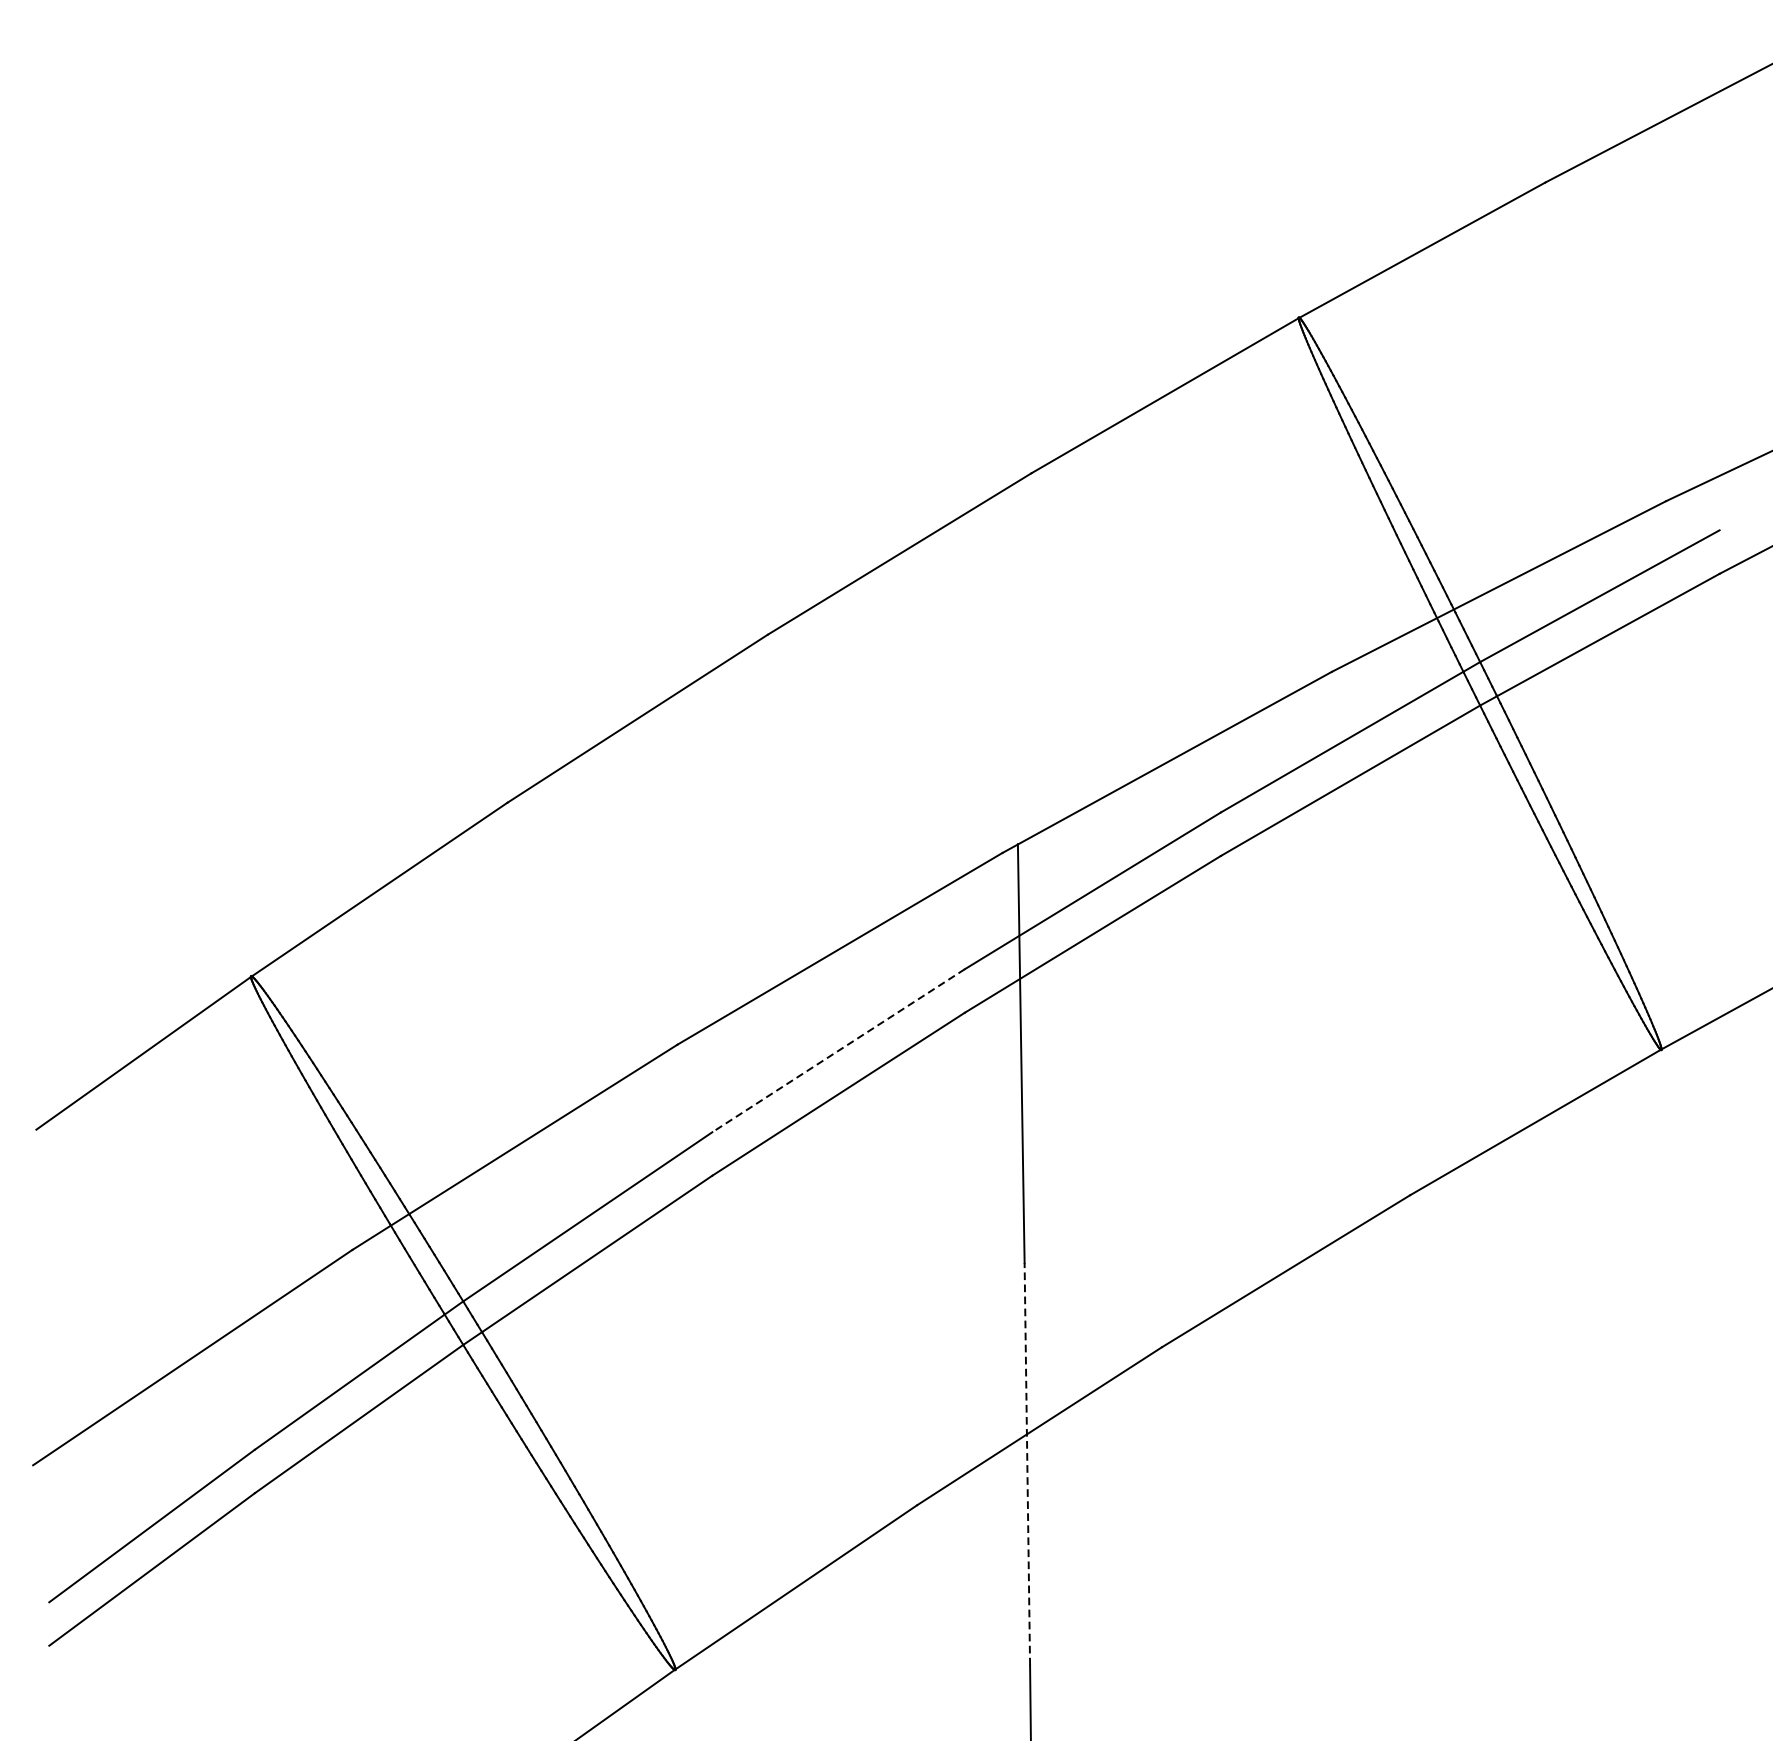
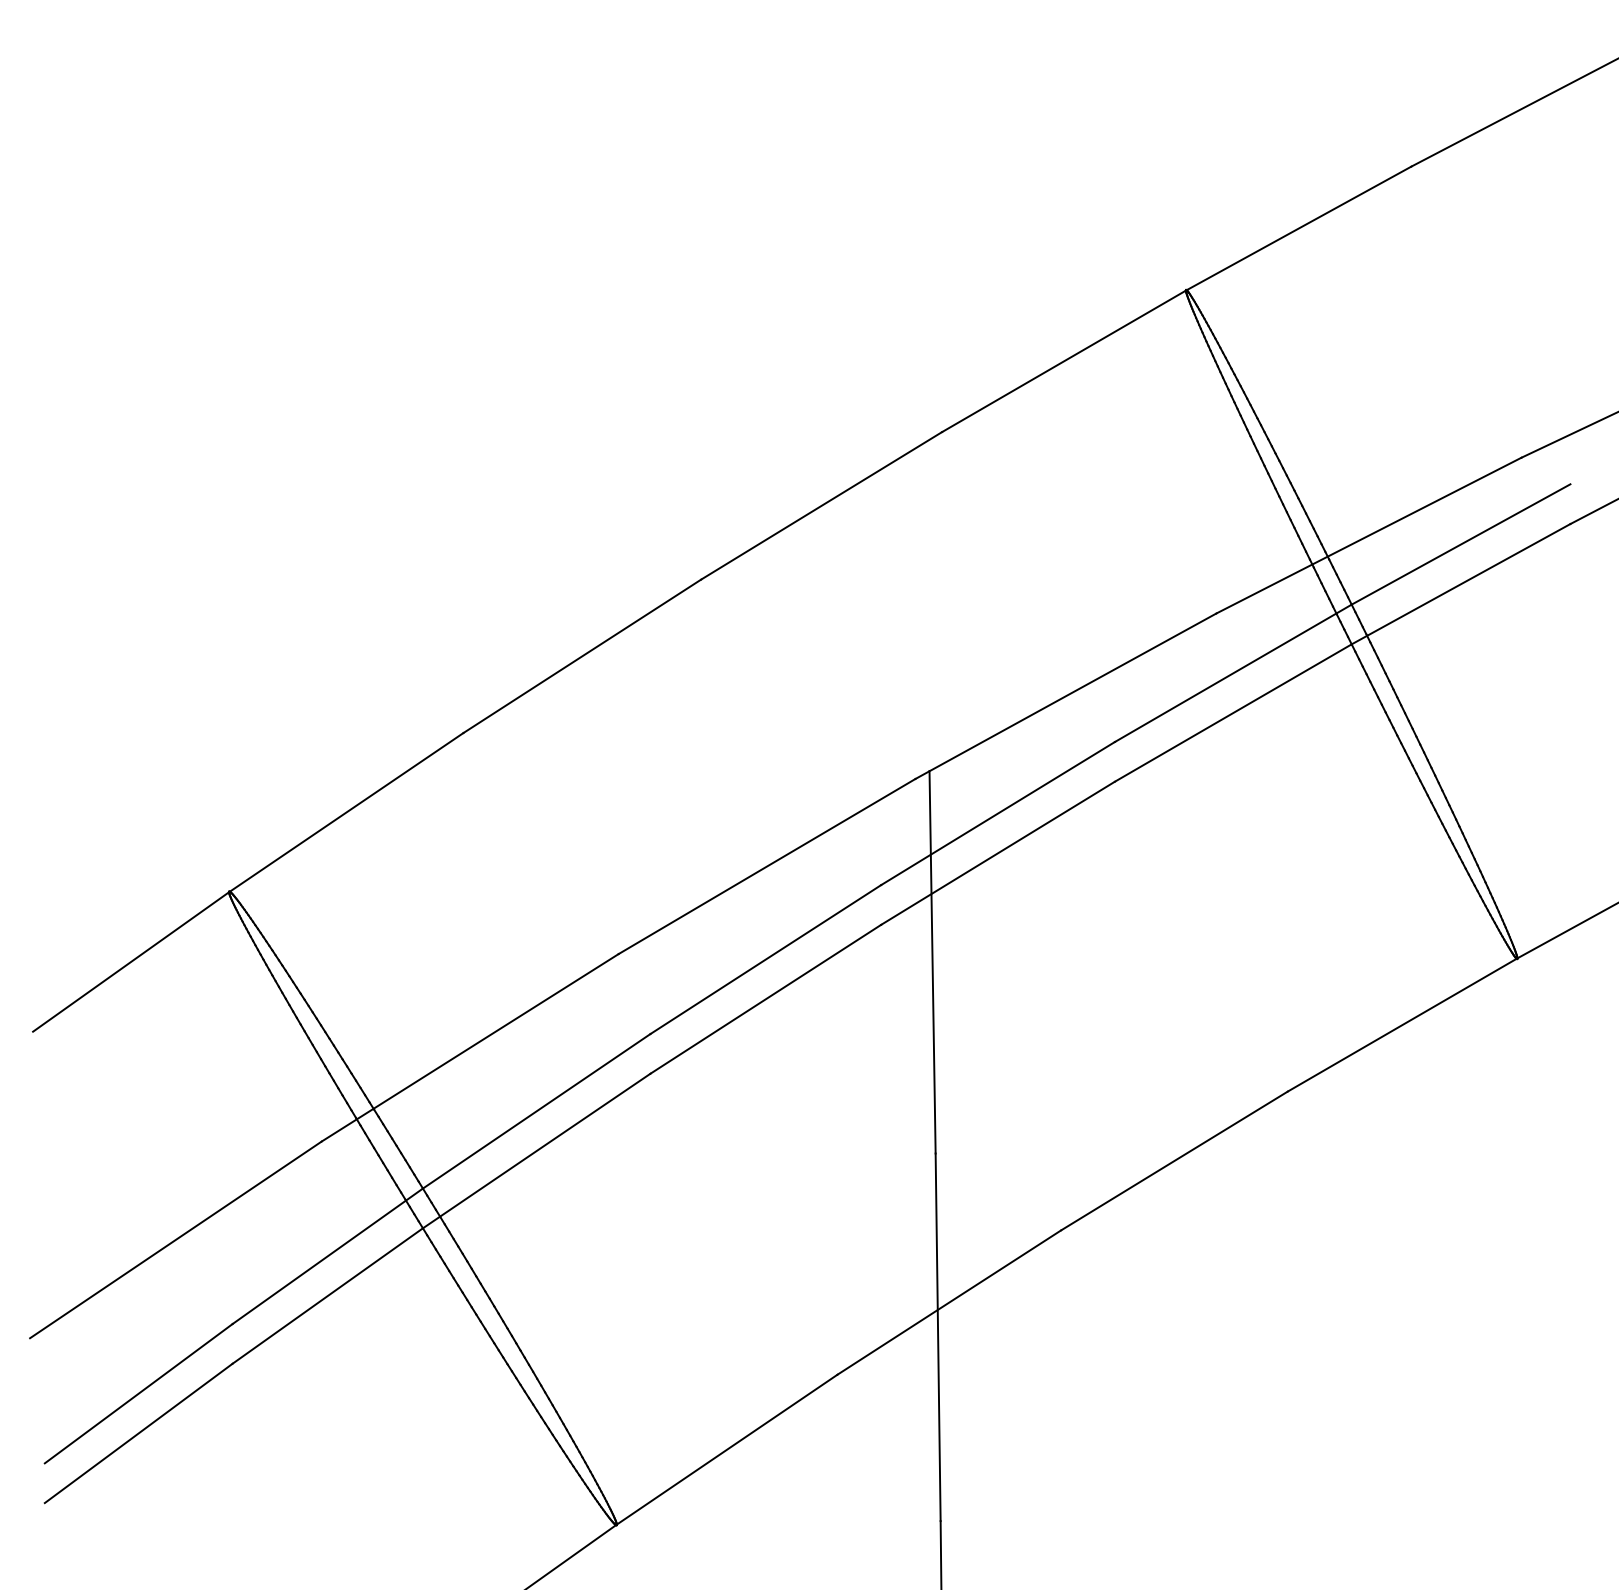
line: (838, 1050) -> (765, 959), dashed -> solid
line: (1027, 1464) -> (938, 1337), dashed -> solid

